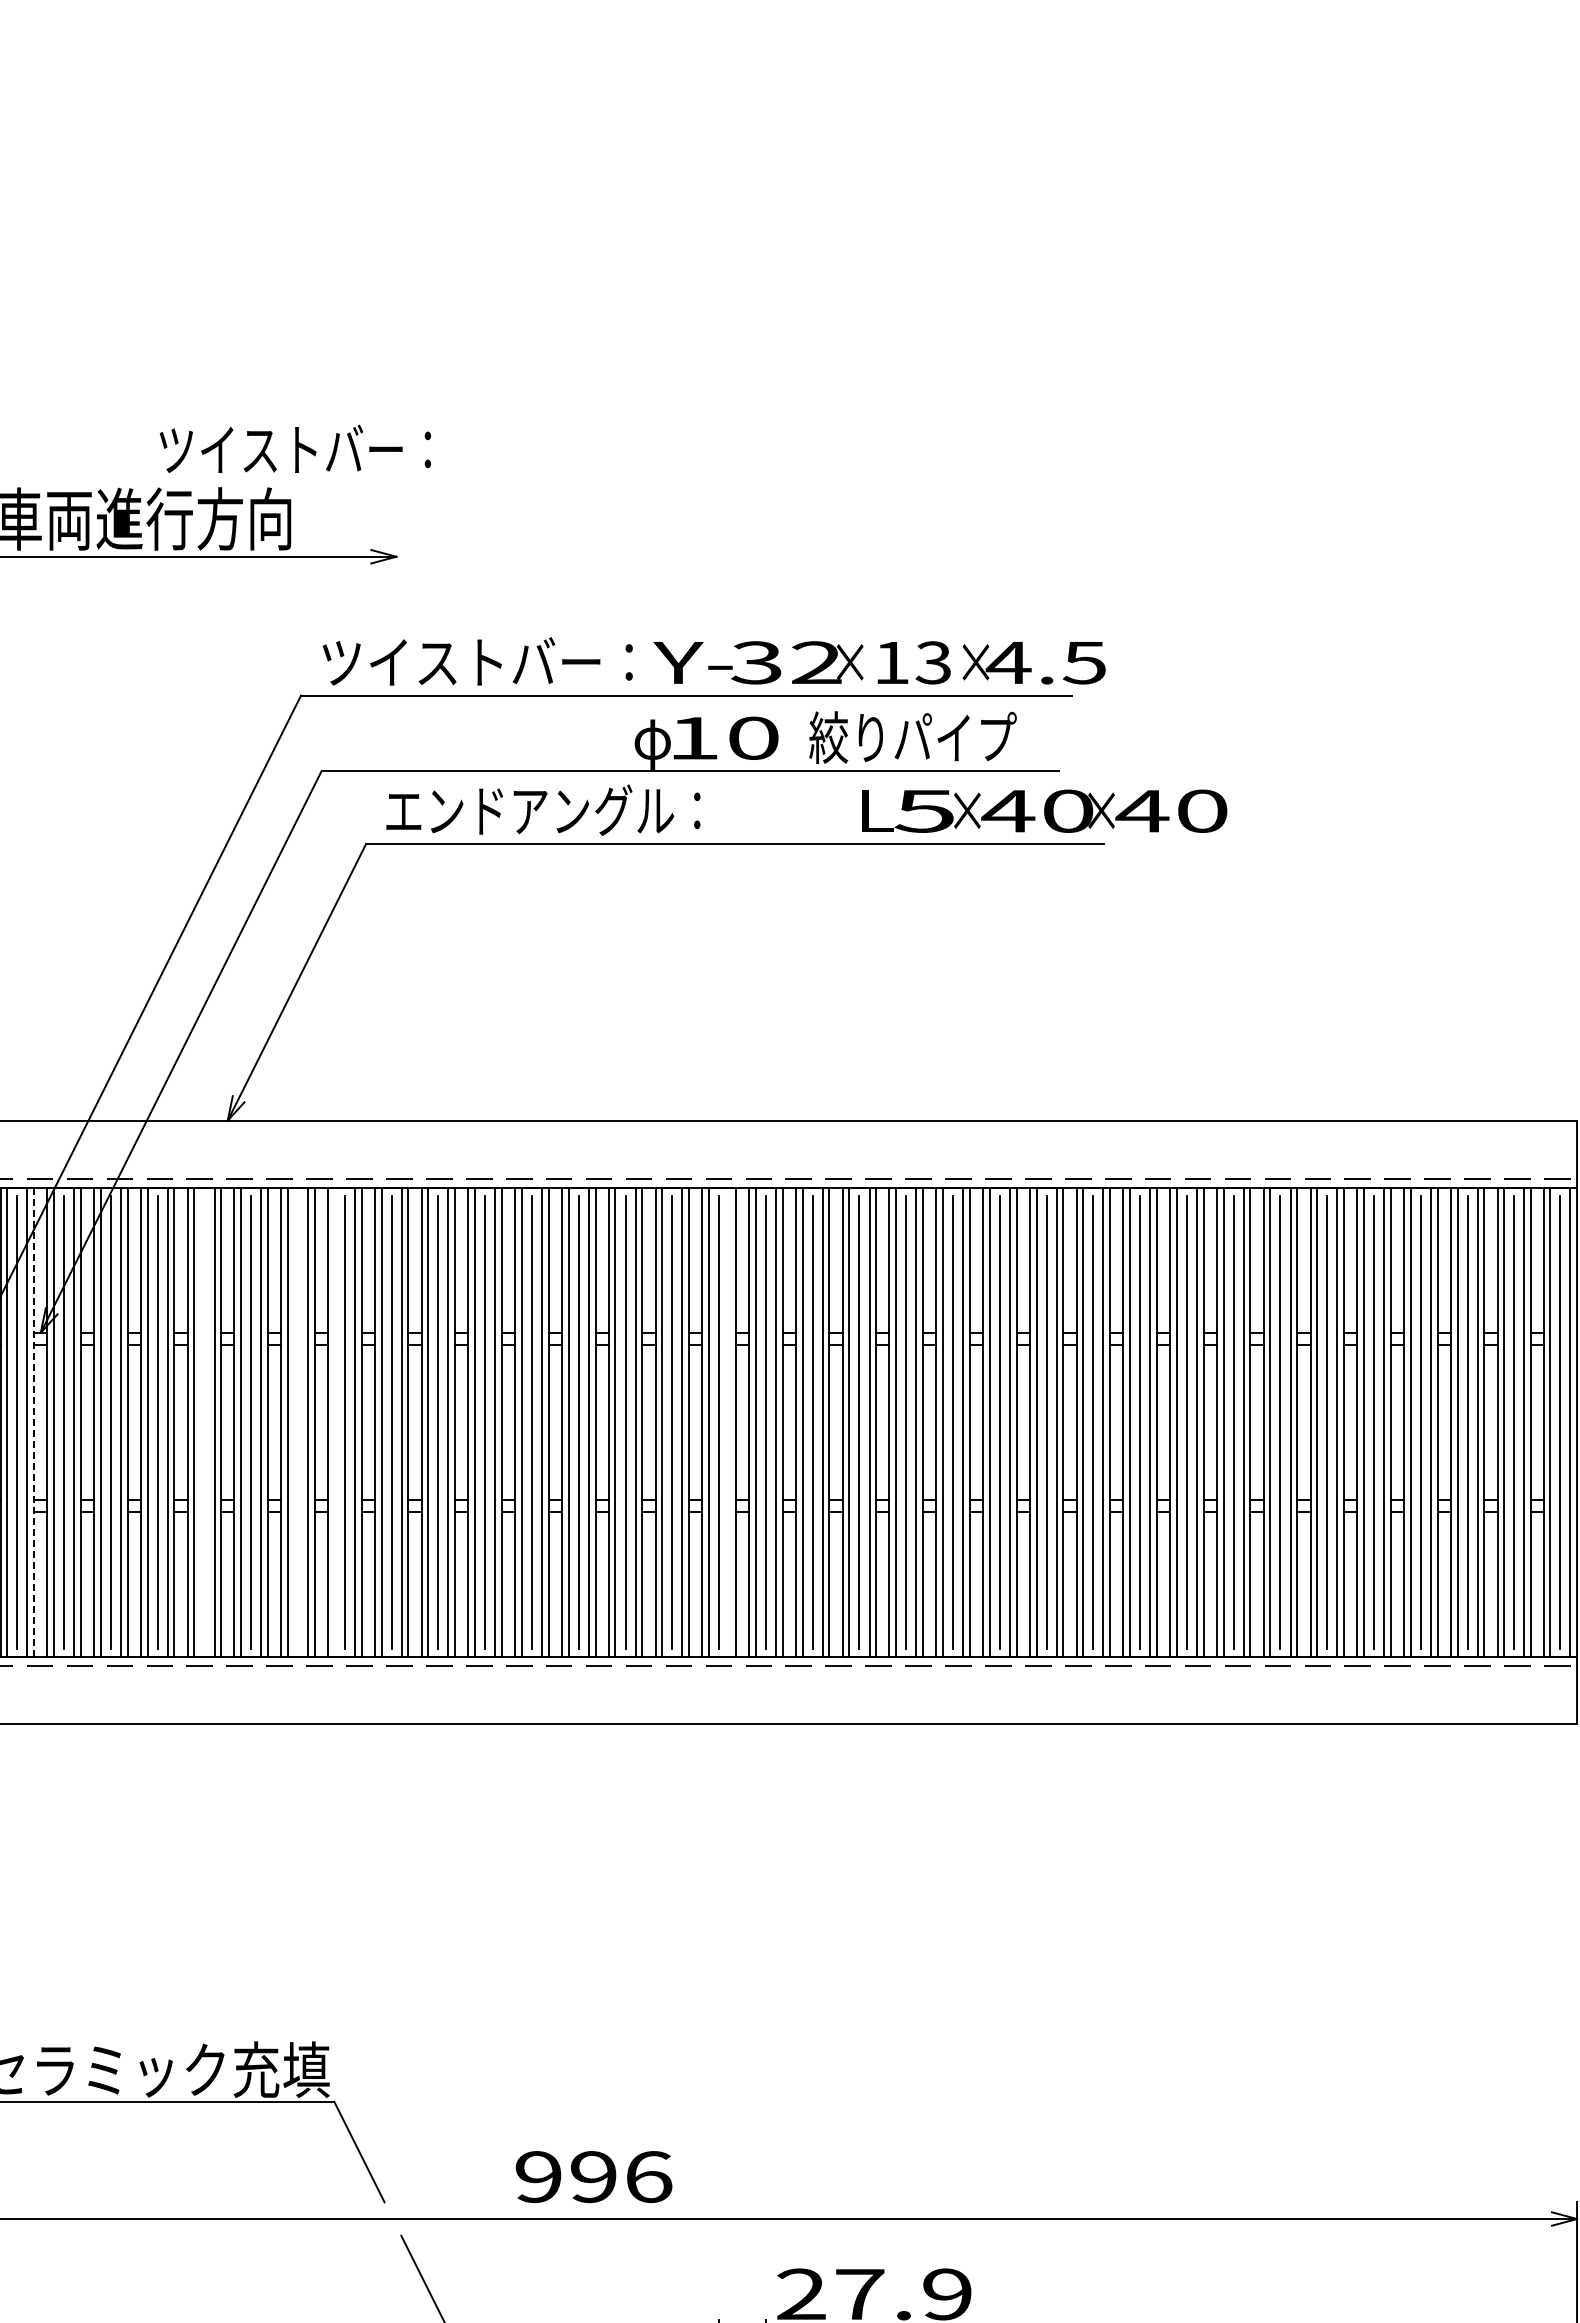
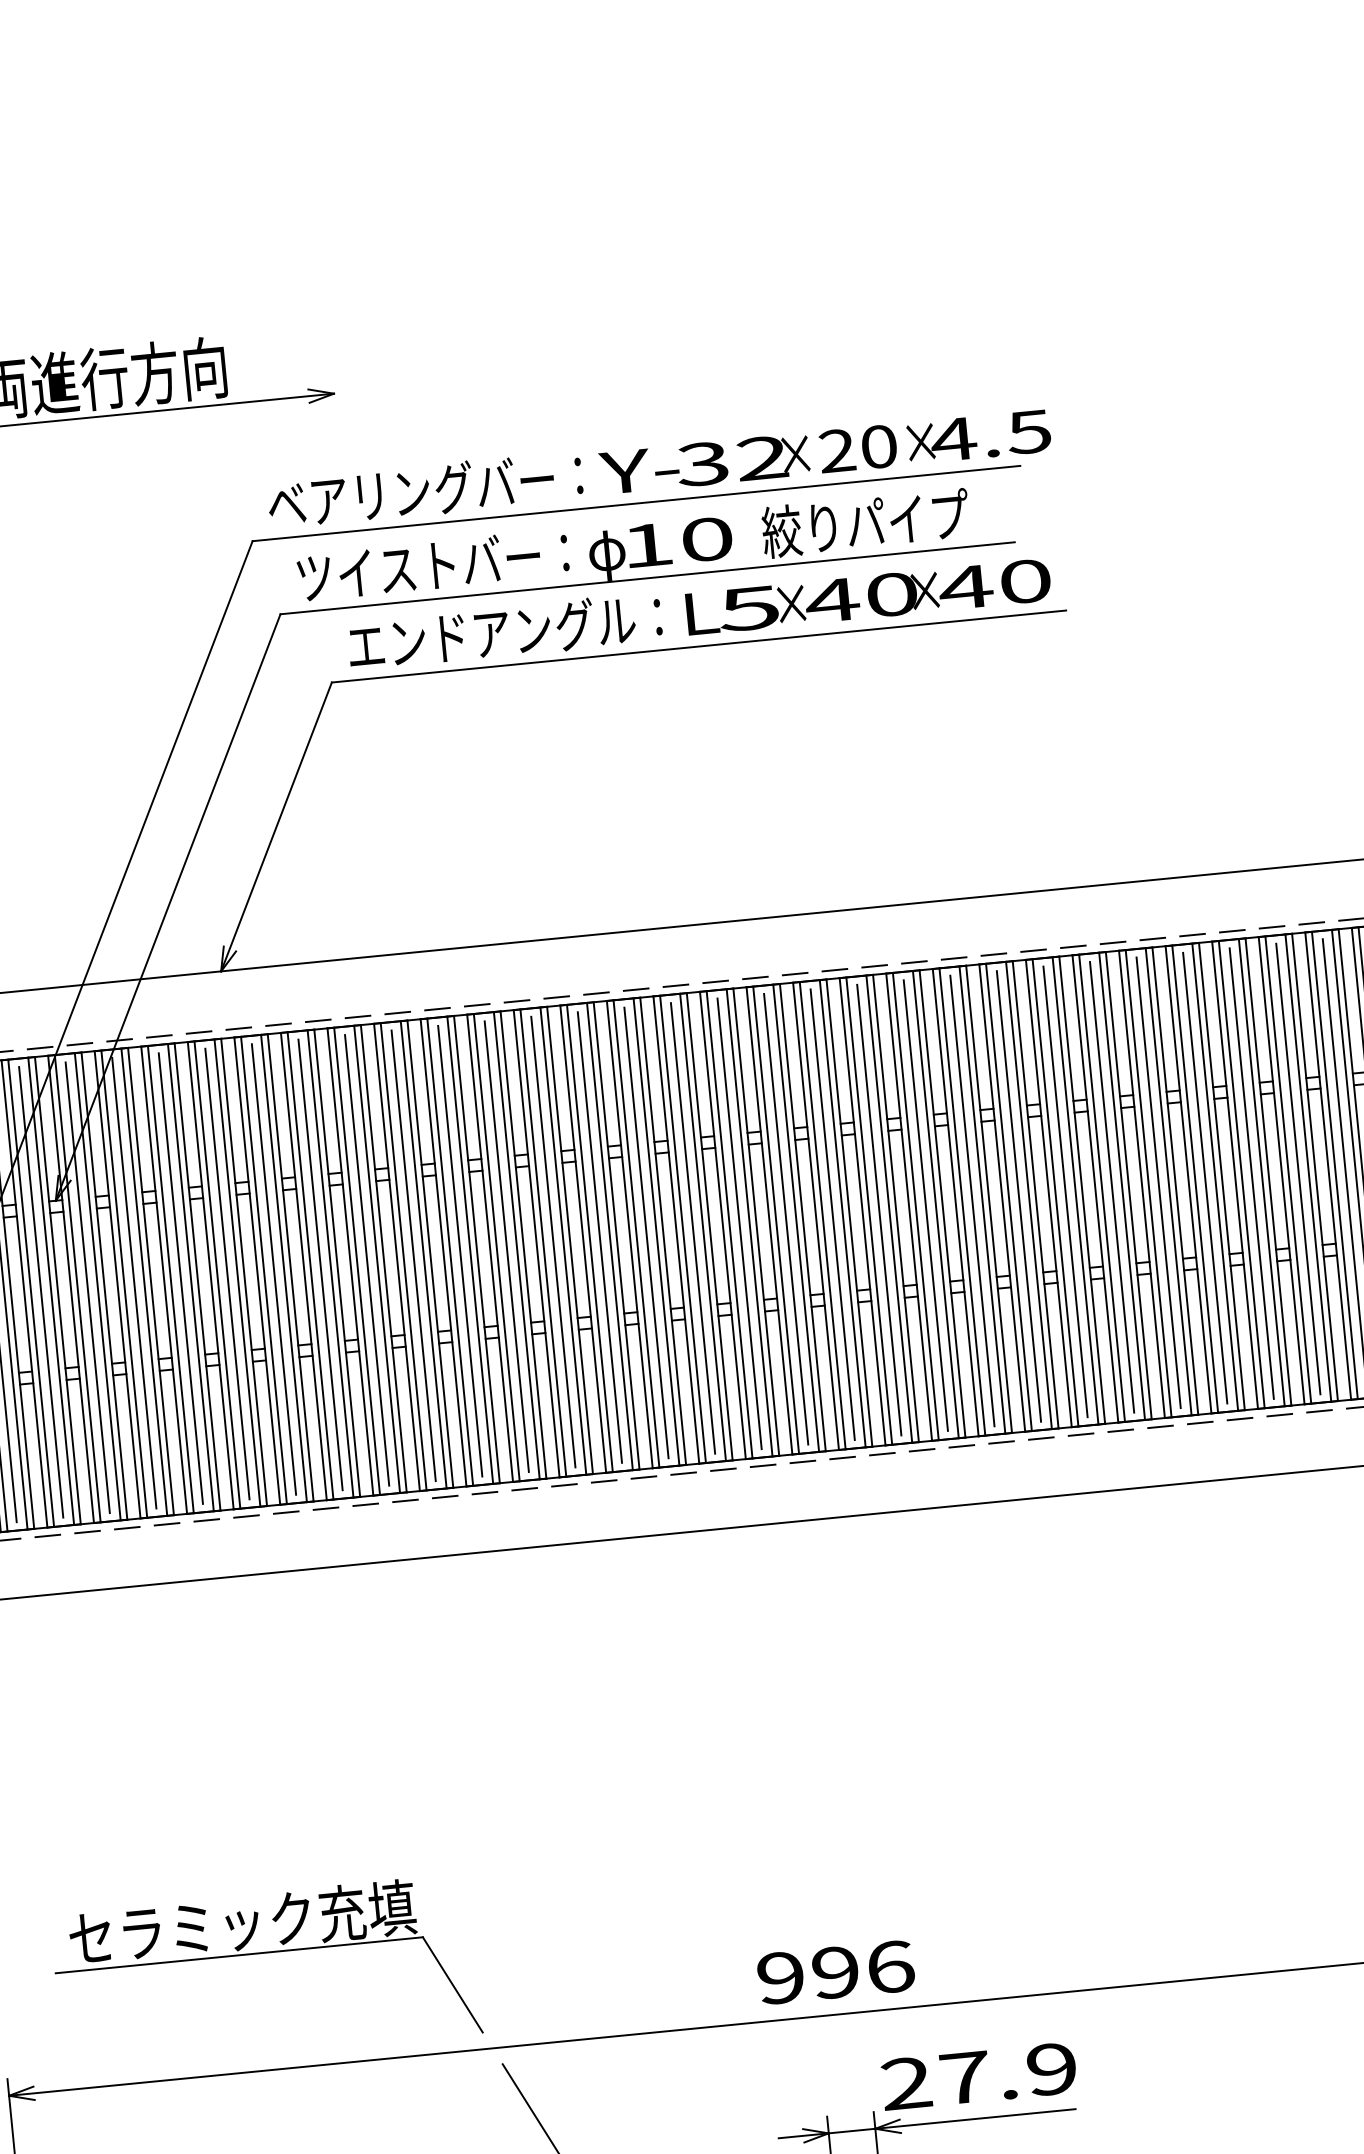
text: (294, 448) -> (432, 564), moved
text: (477, 661) -> (424, 490), ツイストバー： -> ベアリングバー：
text: (912, 662) -> (857, 448), 13 -> 20
text: (1044, 810) -> (868, 596), moved
line: (34, 1422) -> (58, 1290), dashed -> solid
line: (204, 1422) -> (227, 1274), added
line: (298, 1422) -> (321, 1264), added
line: (334, 1422) -> (356, 1261), added
line: (729, 1422) -> (749, 1222), added
text: (593, 2177) -> (835, 1973), moved

